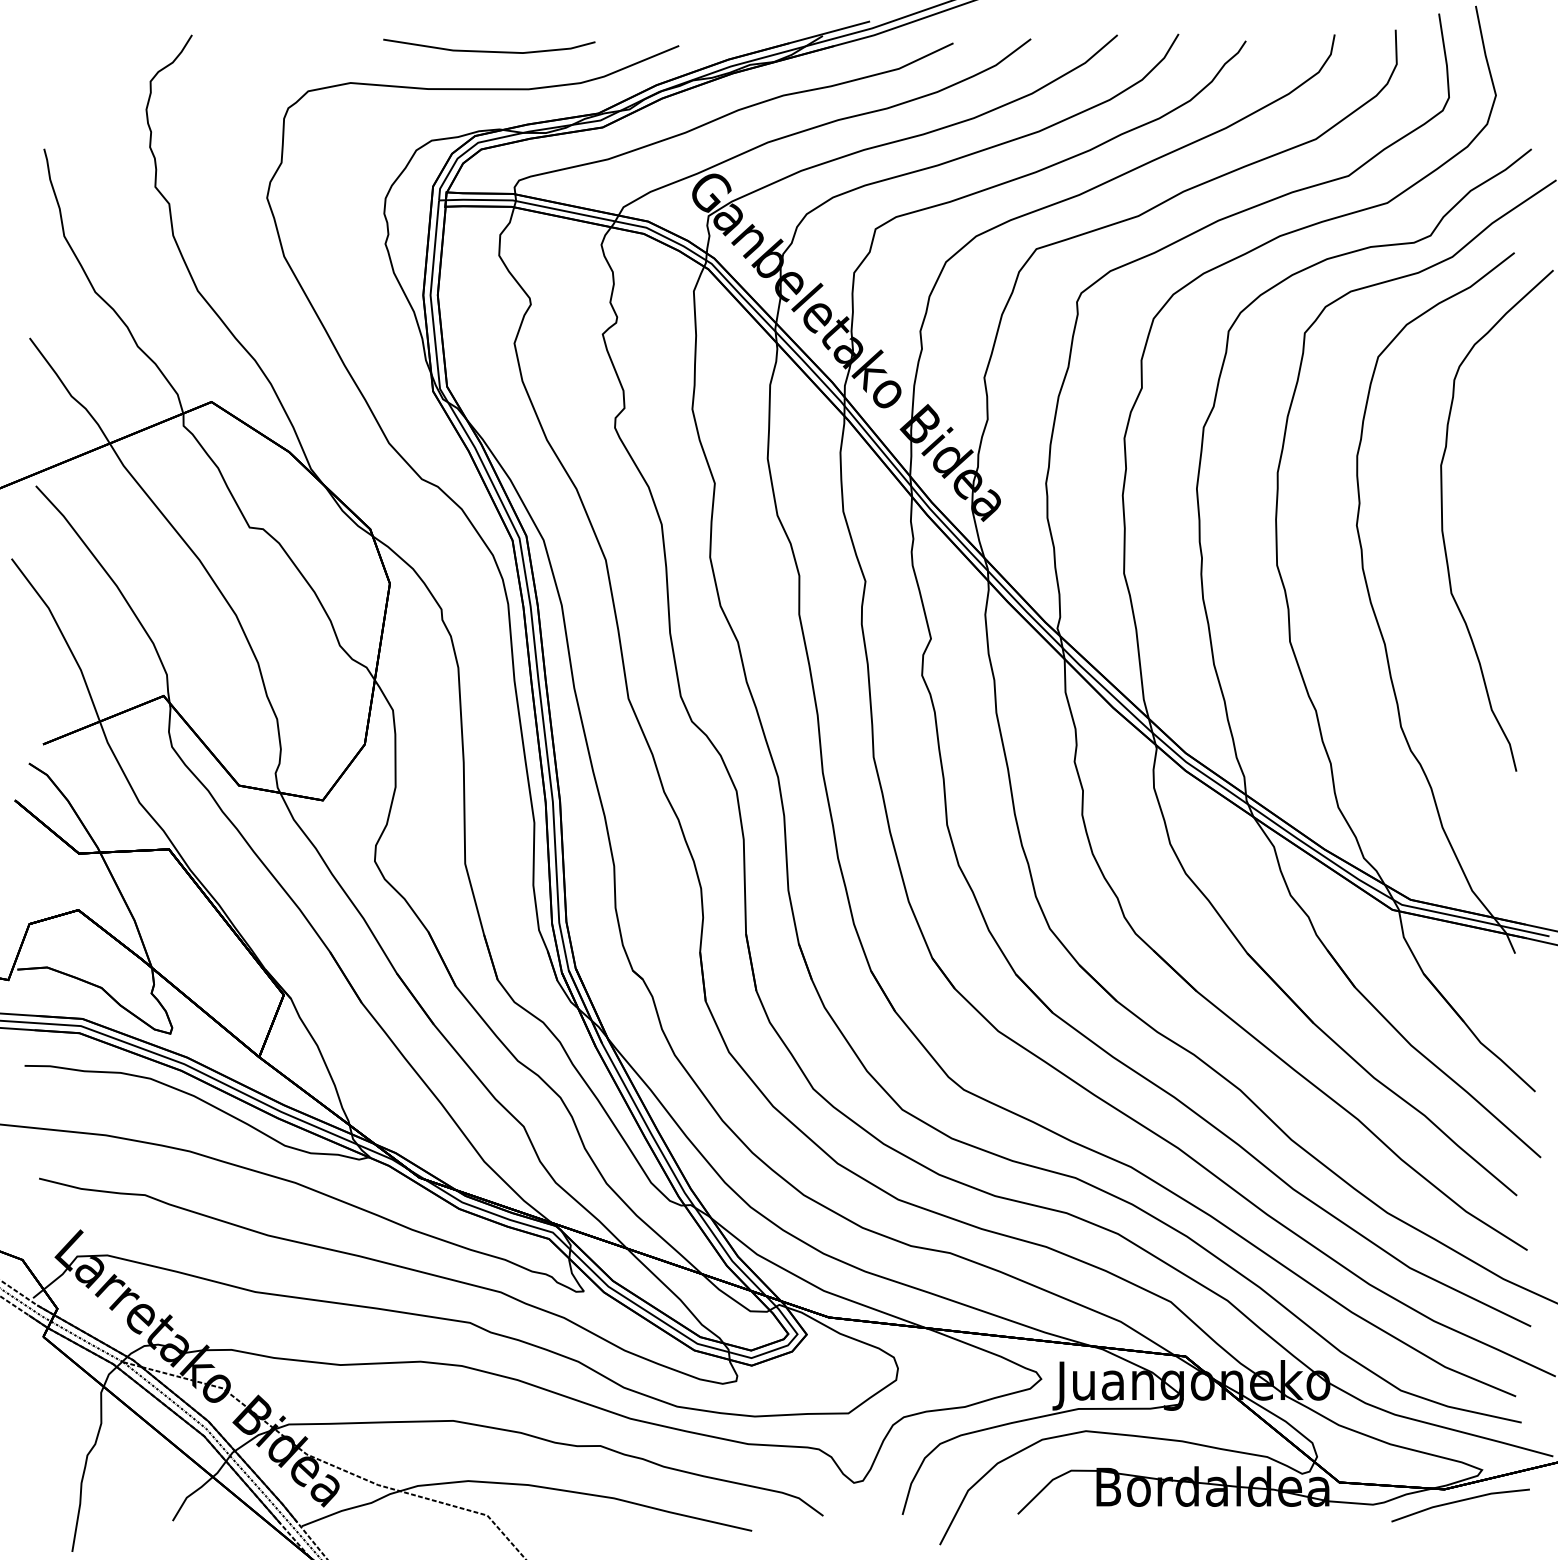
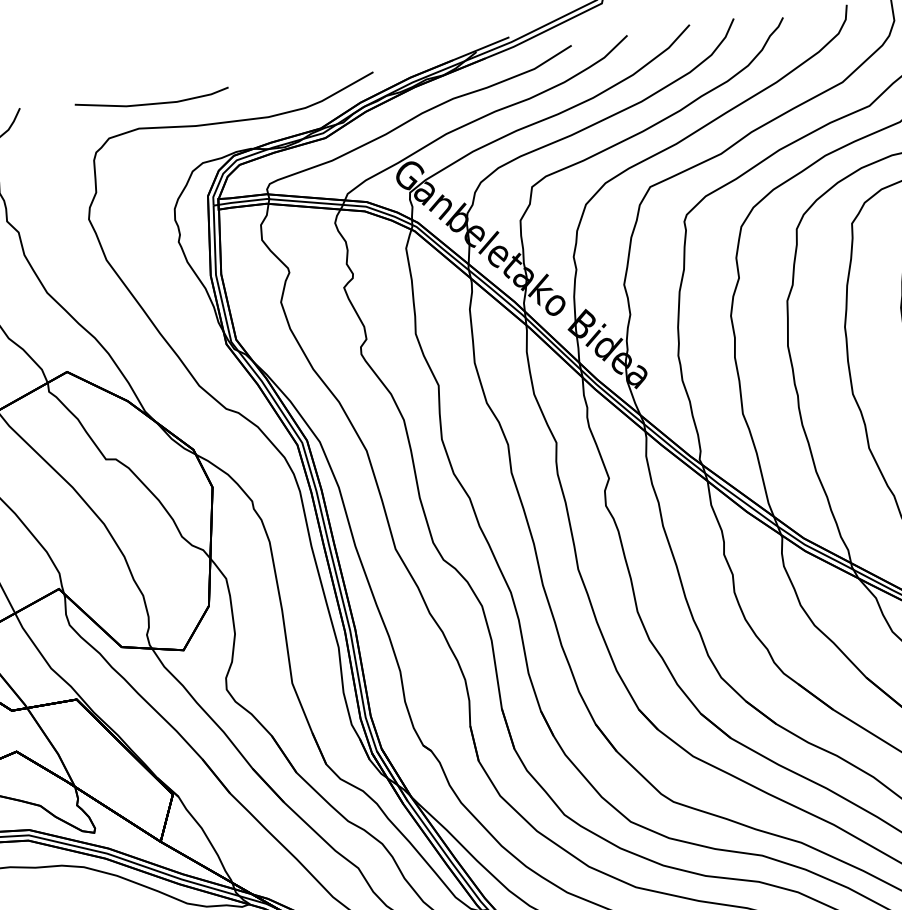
line: (489, 50) -> (152, 103), moved

